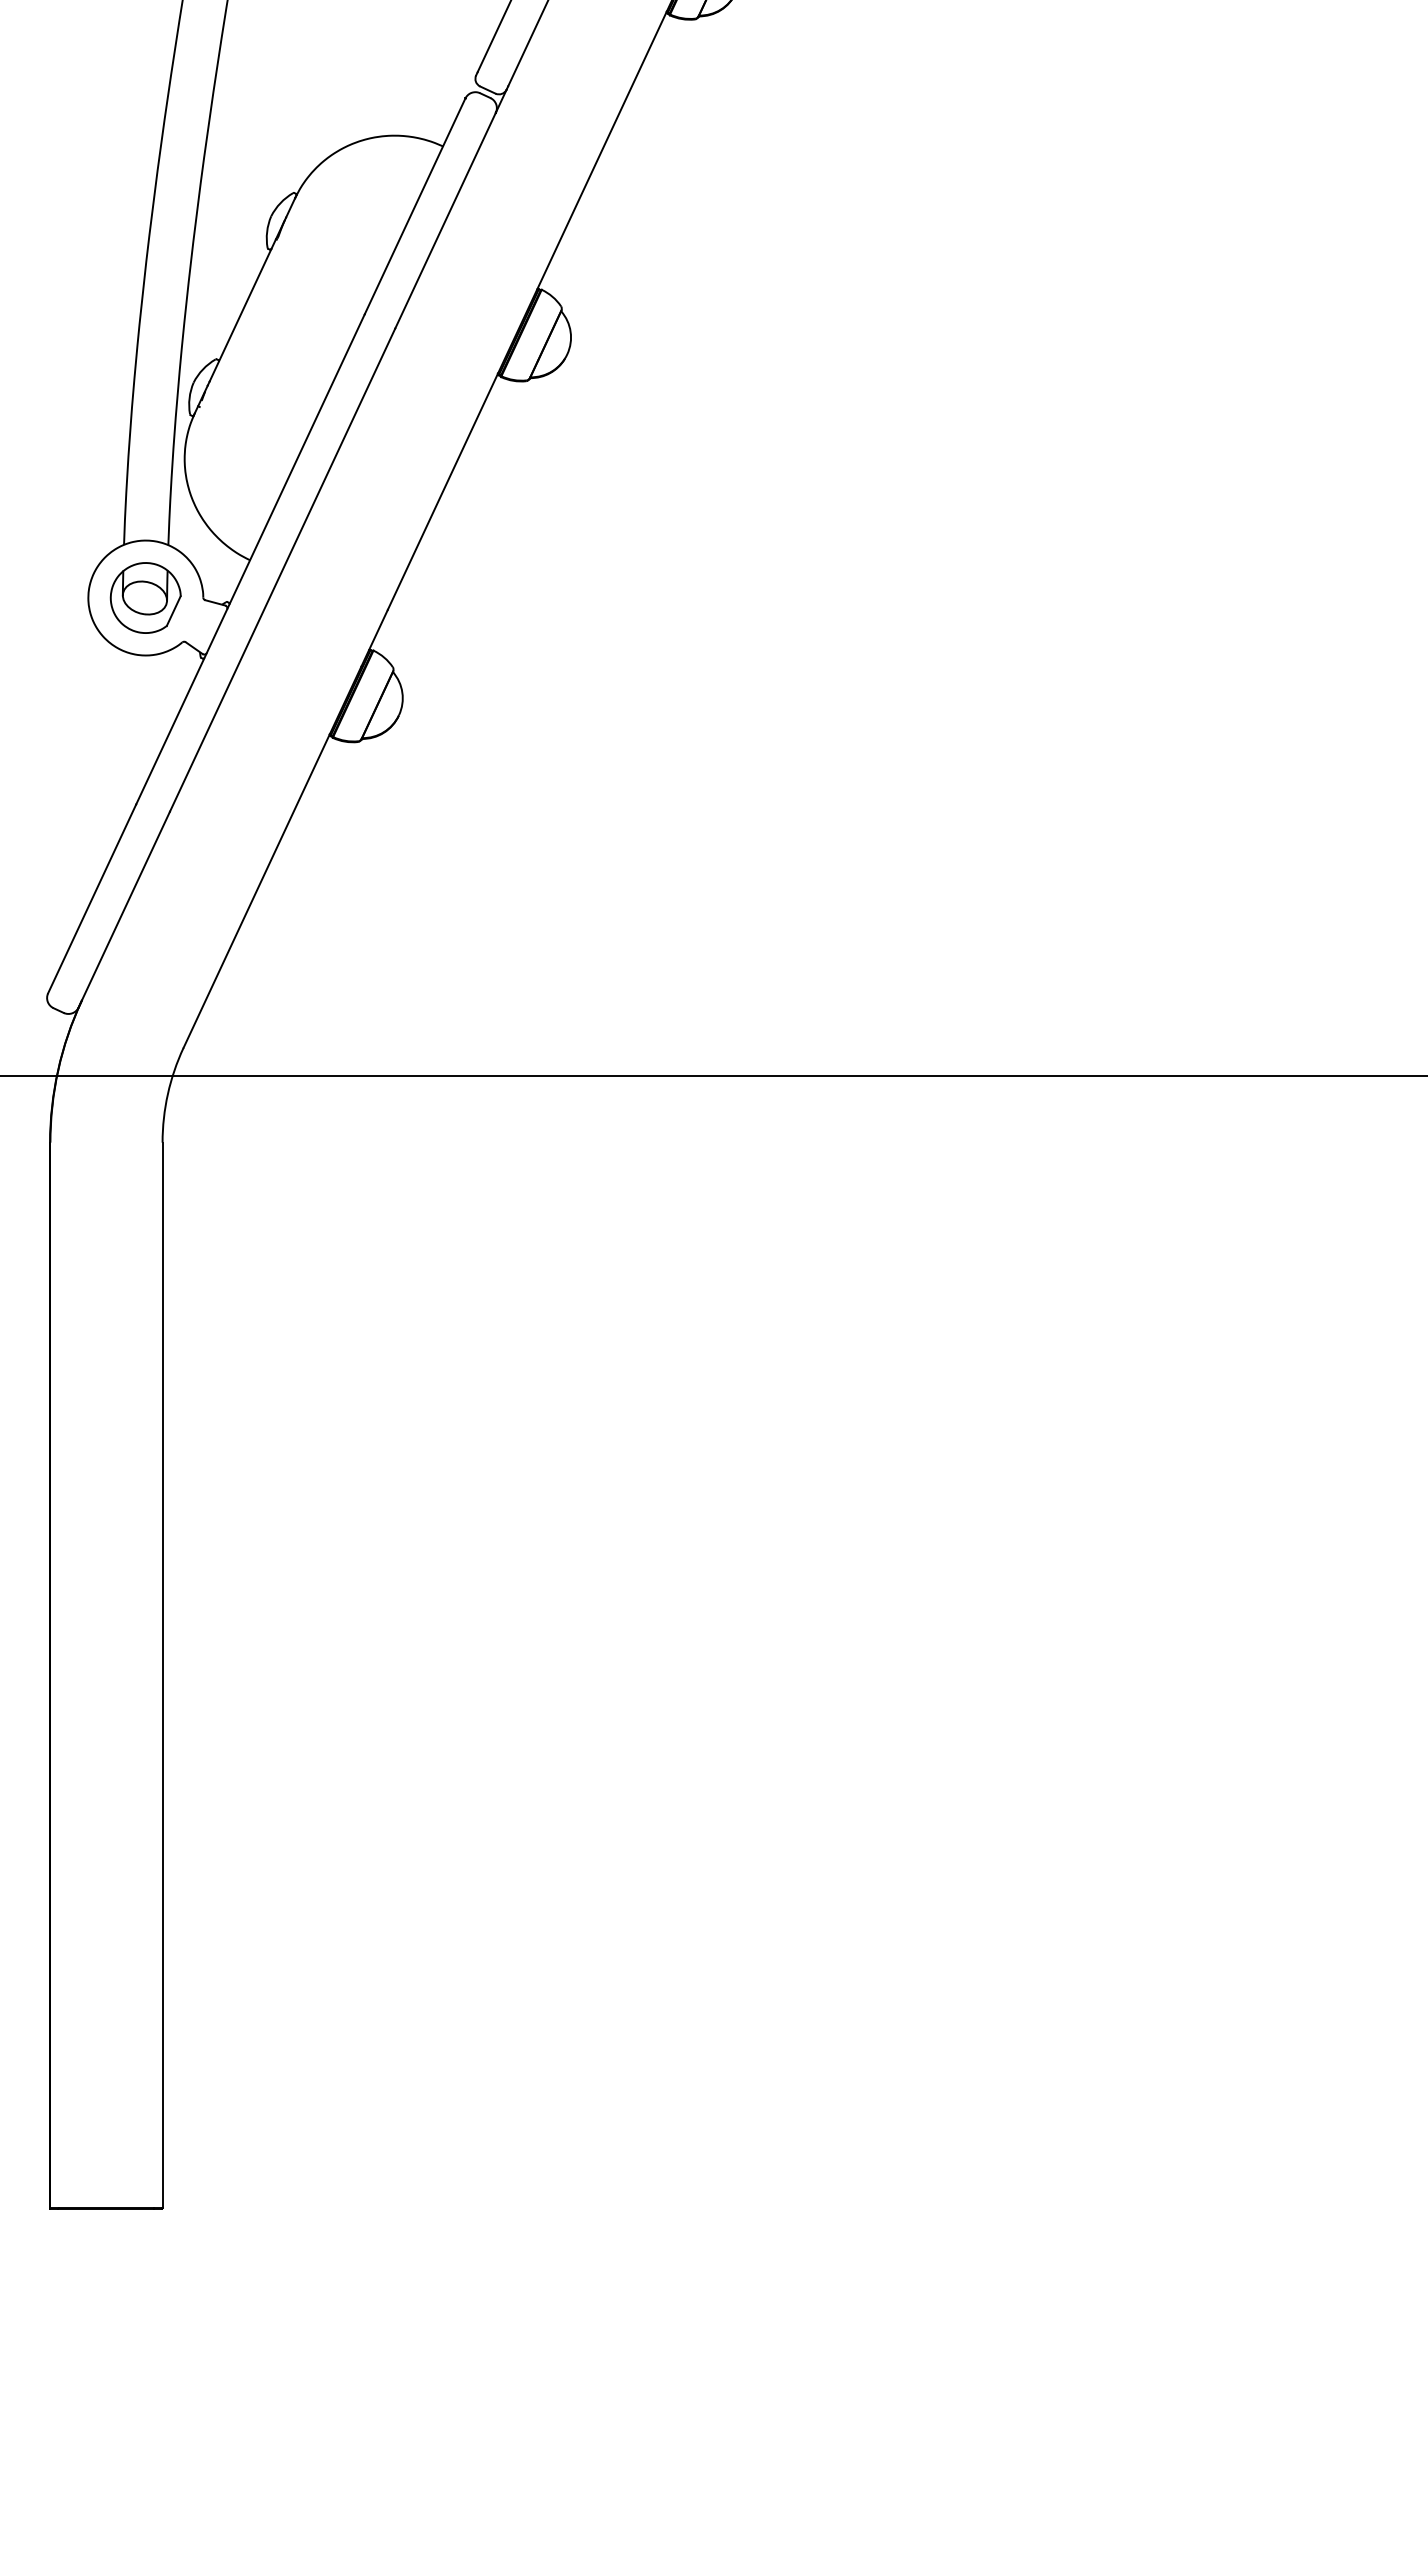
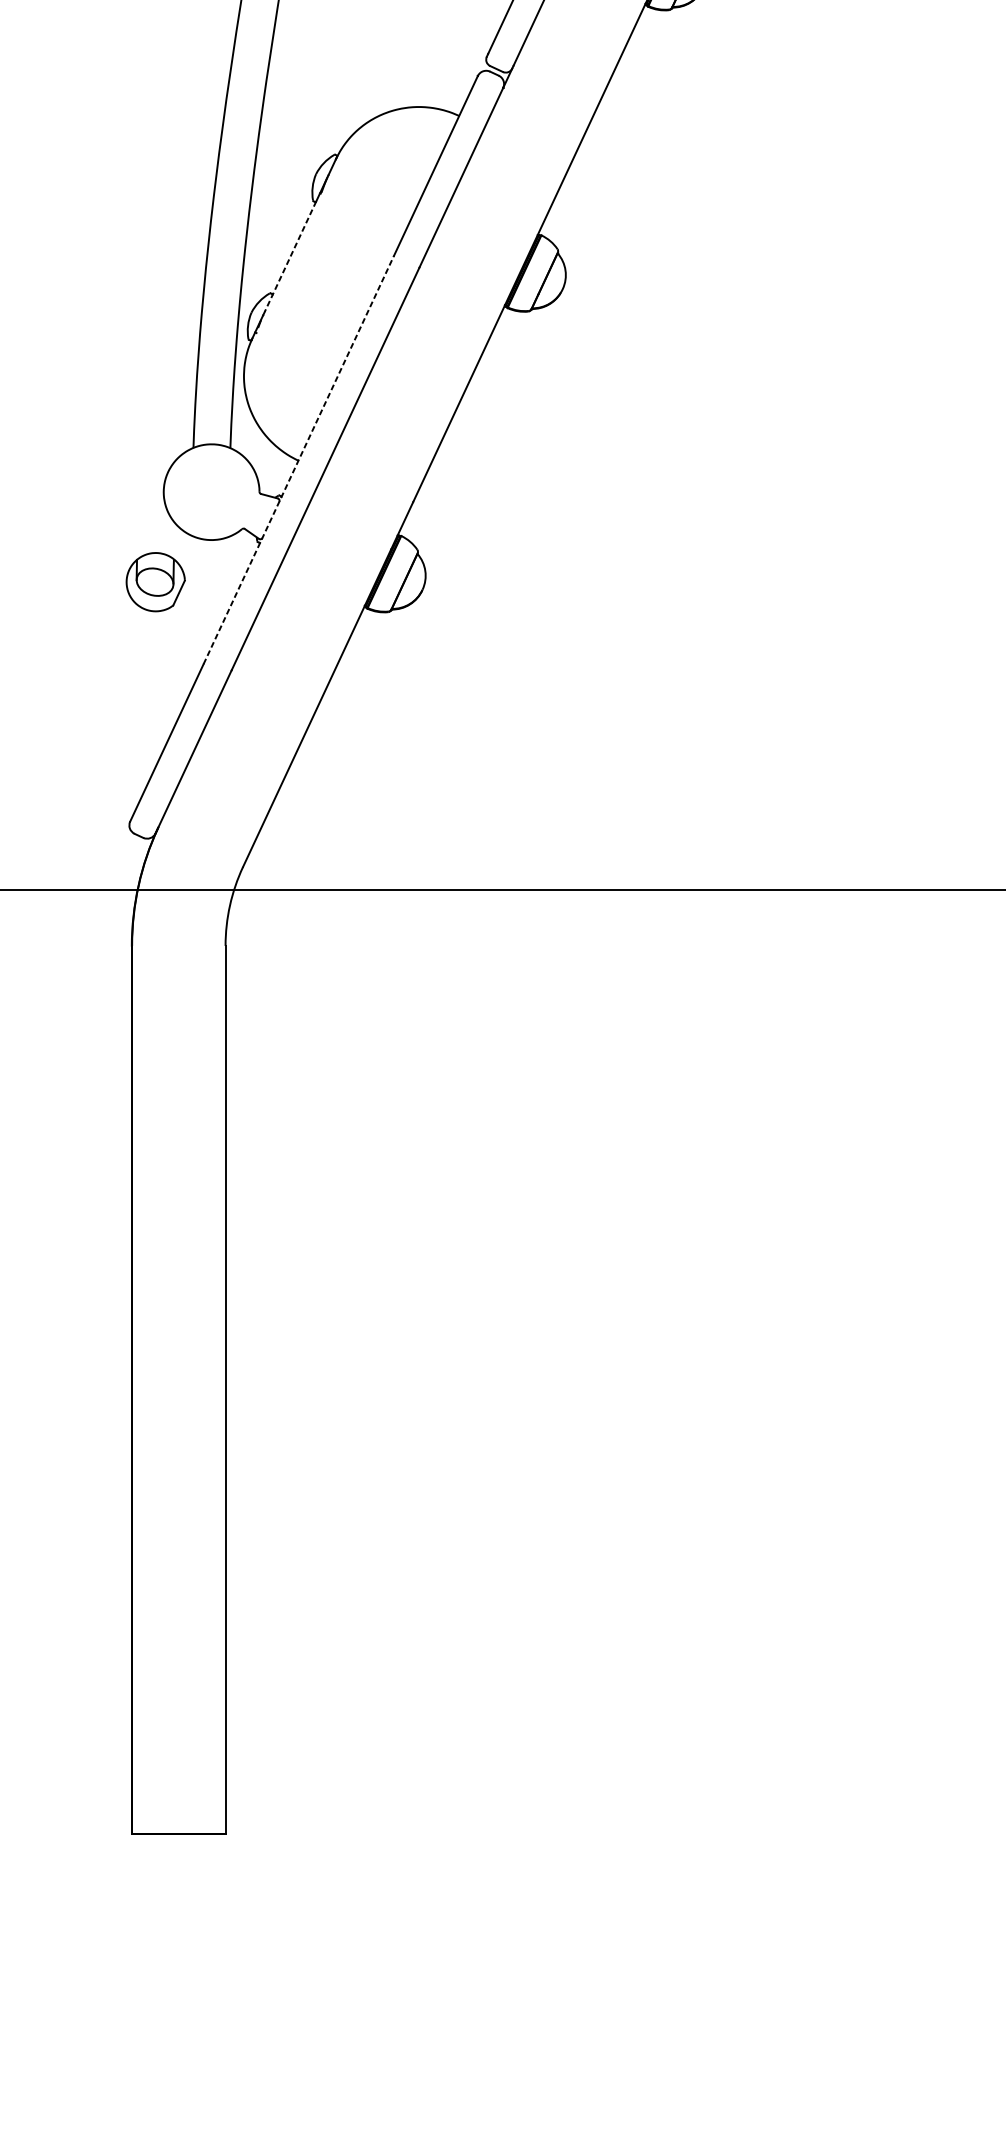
line: (240, 315) -> (290, 256), solid -> dashed
line: (250, 558) -> (298, 459), solid -> dashed
part: (145, 597) -> (155, 581), moved

